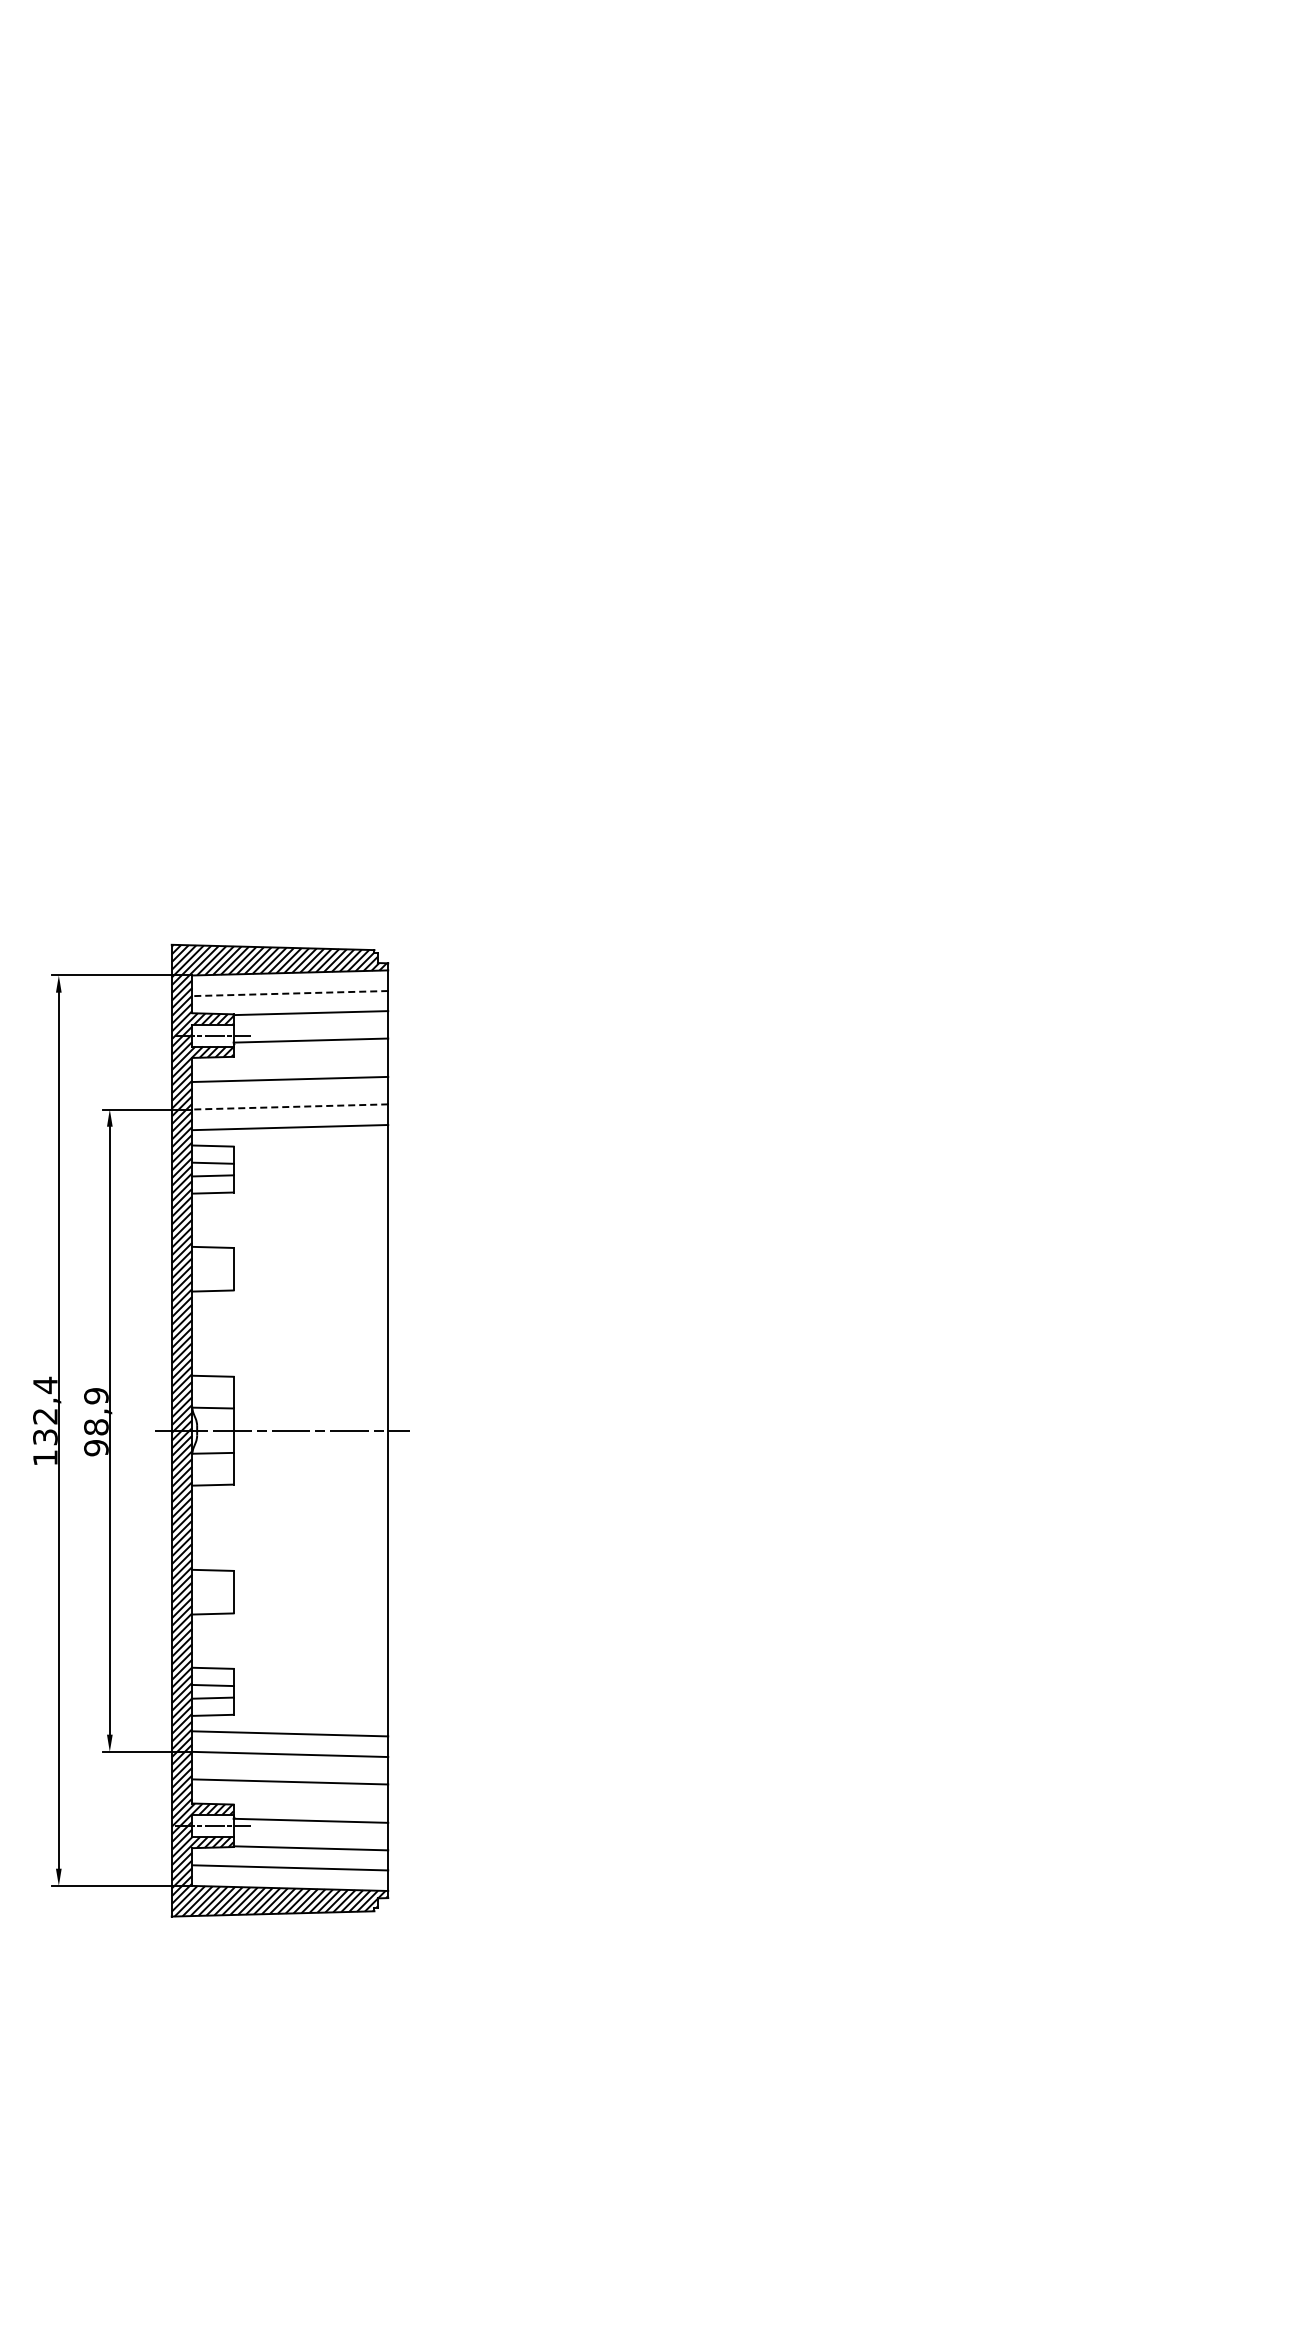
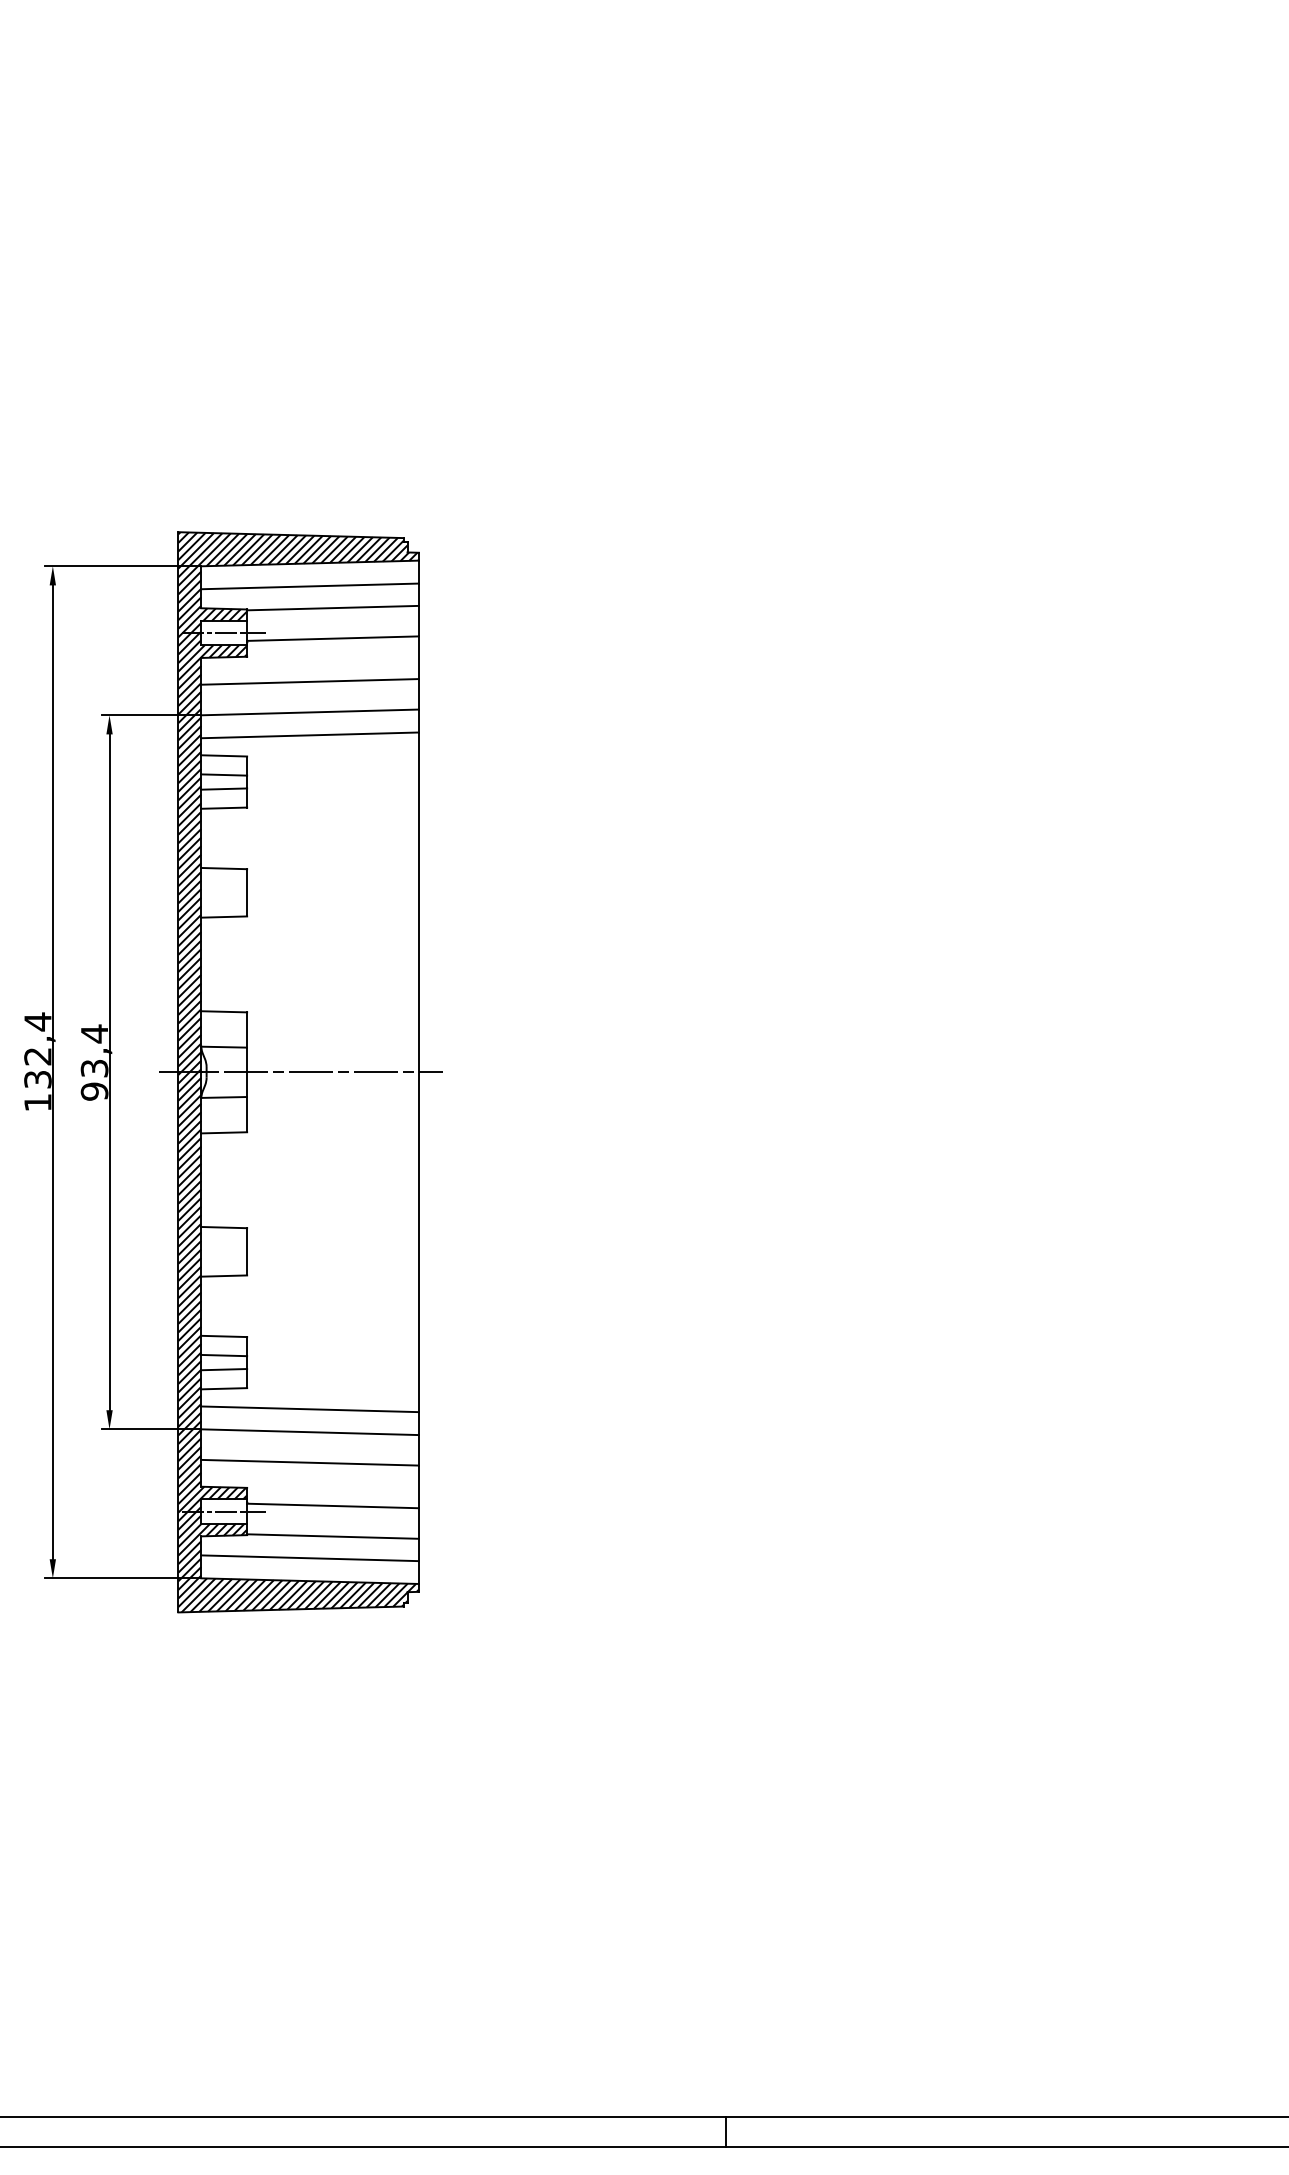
line: (290, 993) -> (310, 586), dashed -> solid
line: (290, 1106) -> (310, 711), dashed -> solid
text: (96, 1411) -> (94, 1050), 98,9 -> 93,4

